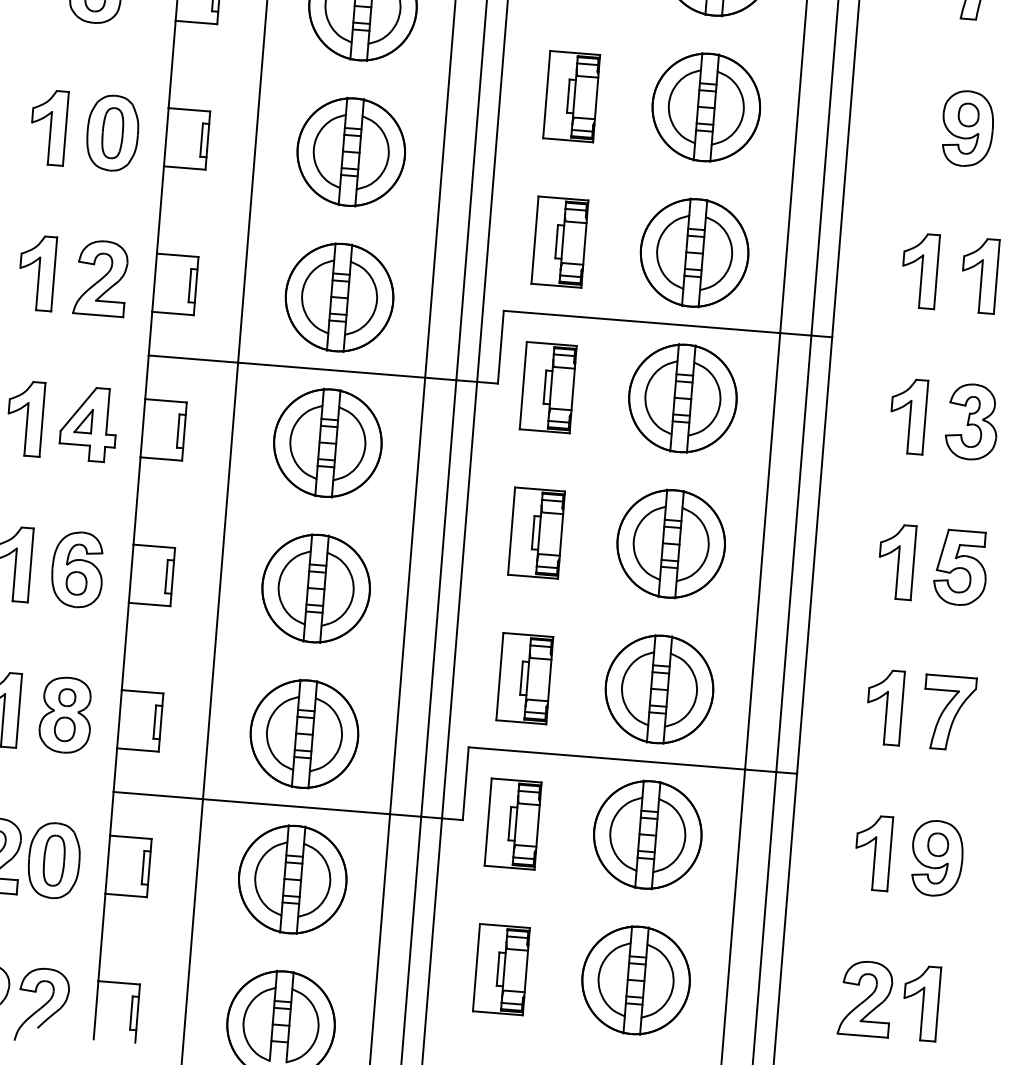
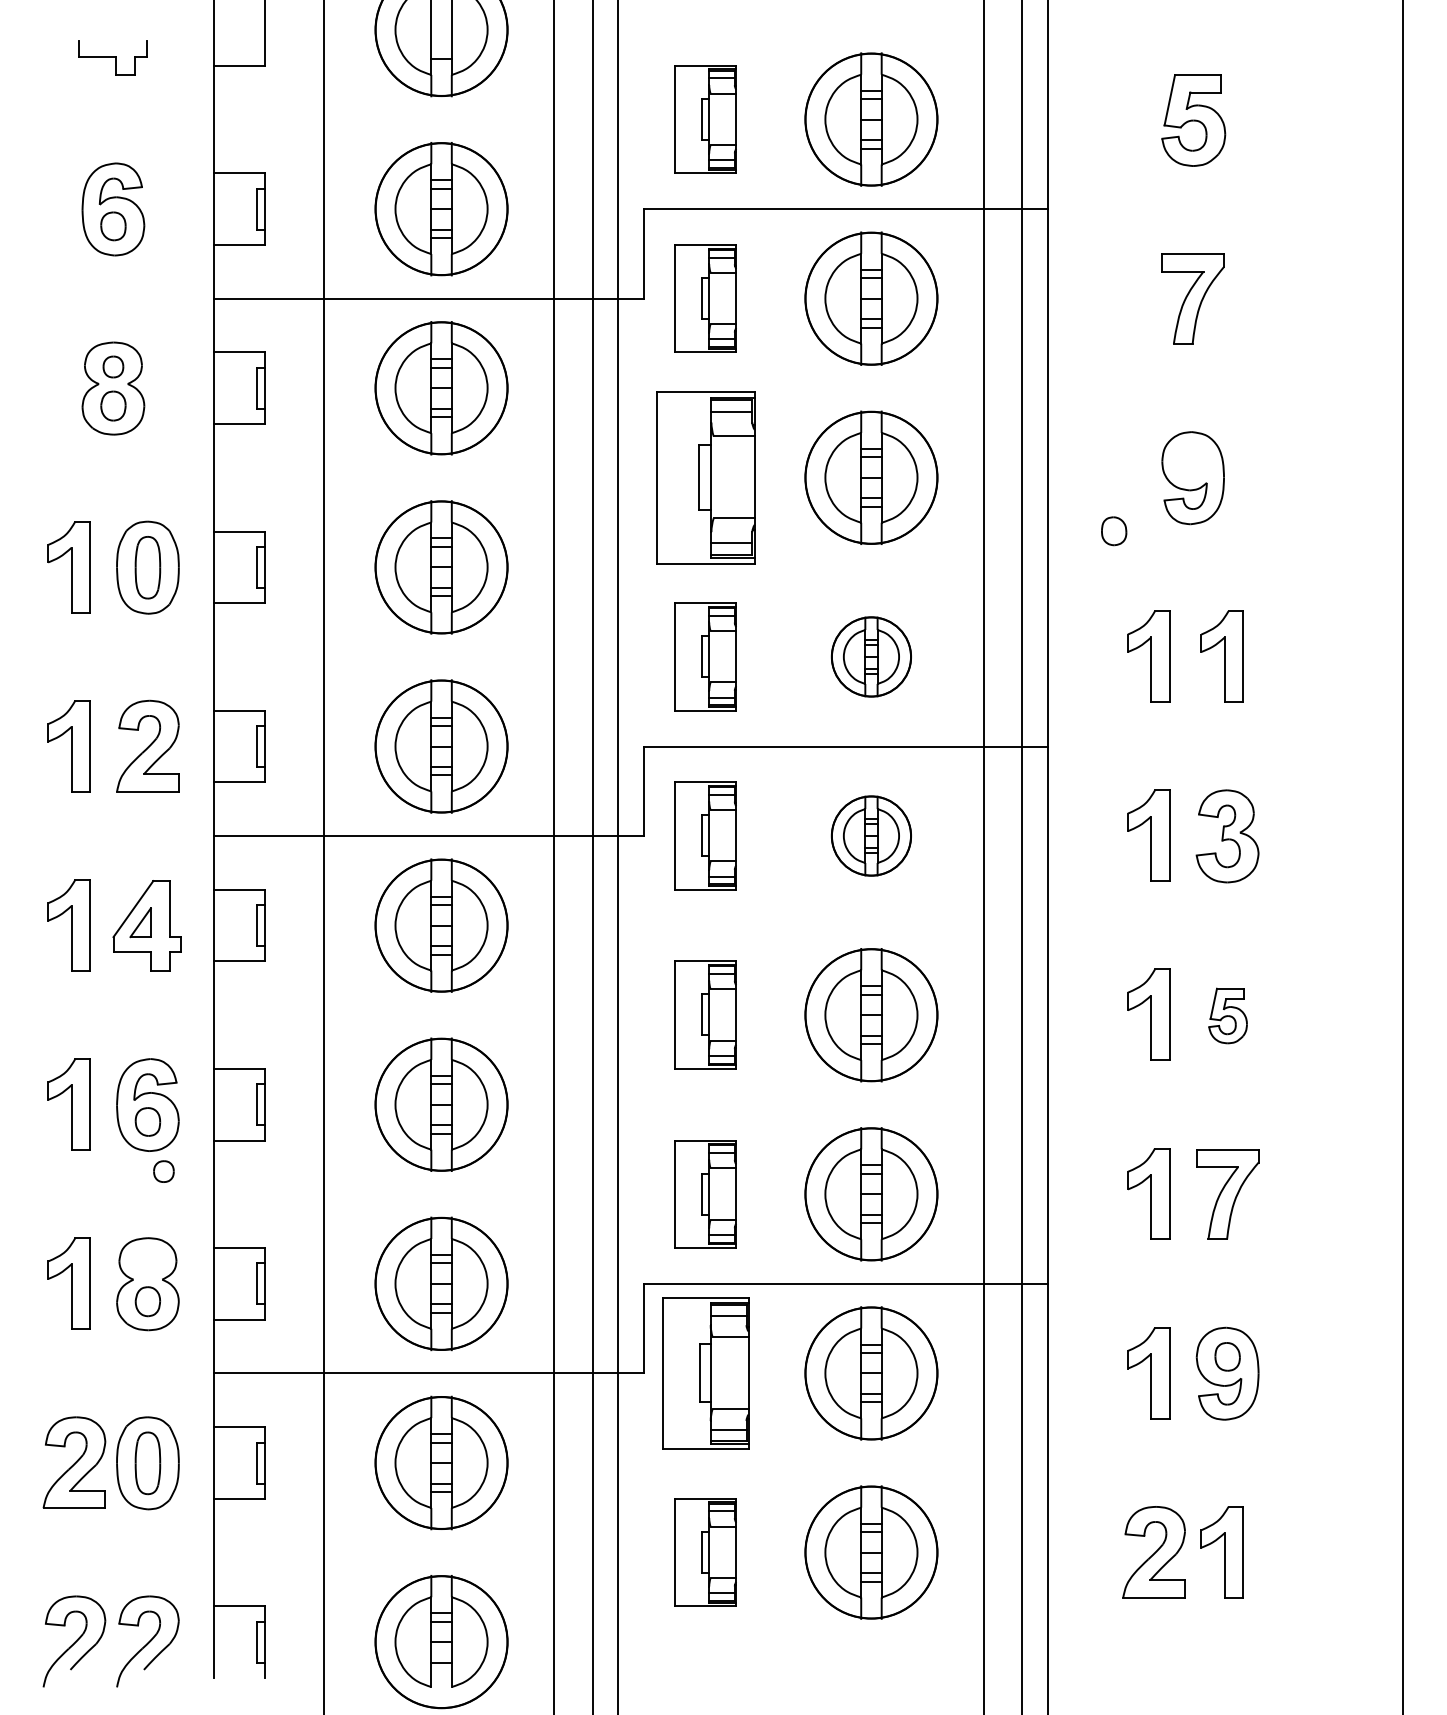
part: (571, 96) -> (705, 477), size x1.6
part: (968, 115) -> (1114, 531), moved
part: (694, 252) -> (871, 656), size x0.6
part: (683, 398) -> (871, 835), size x0.6
part: (960, 567) -> (1227, 1015), size x0.6
part: (67, 697) -> (163, 1171), moved
part: (513, 824) -> (705, 1373), size x1.4

